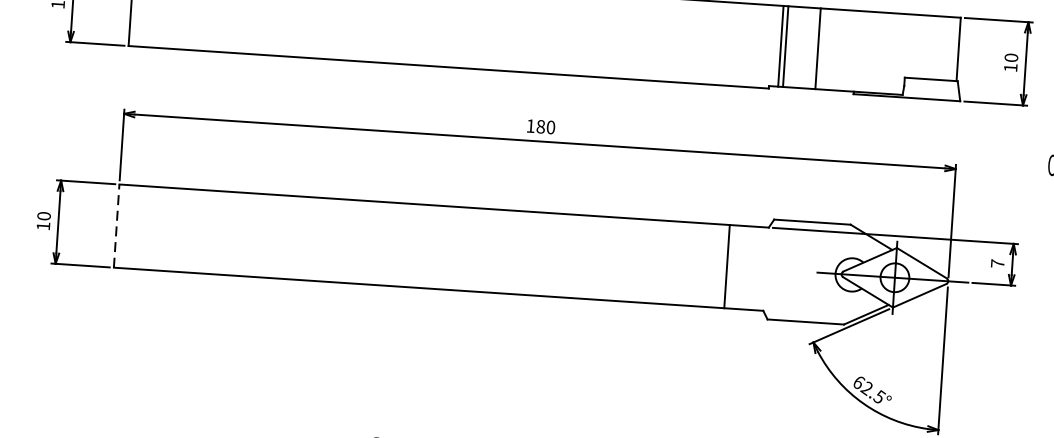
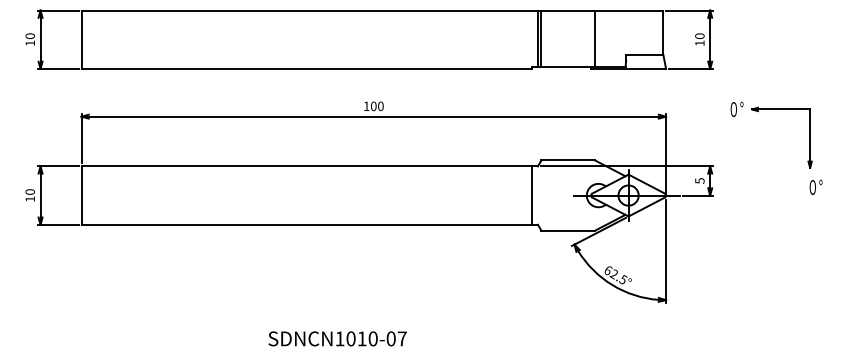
line: (818, 48) -> (595, 38), moved
text: (540, 126) -> (373, 106), 180 -> 100
line: (116, 225) -> (81, 195), dashed -> solid
text: (997, 263) -> (699, 180), 7 -> 5
line: (726, 266) -> (531, 195), moved

